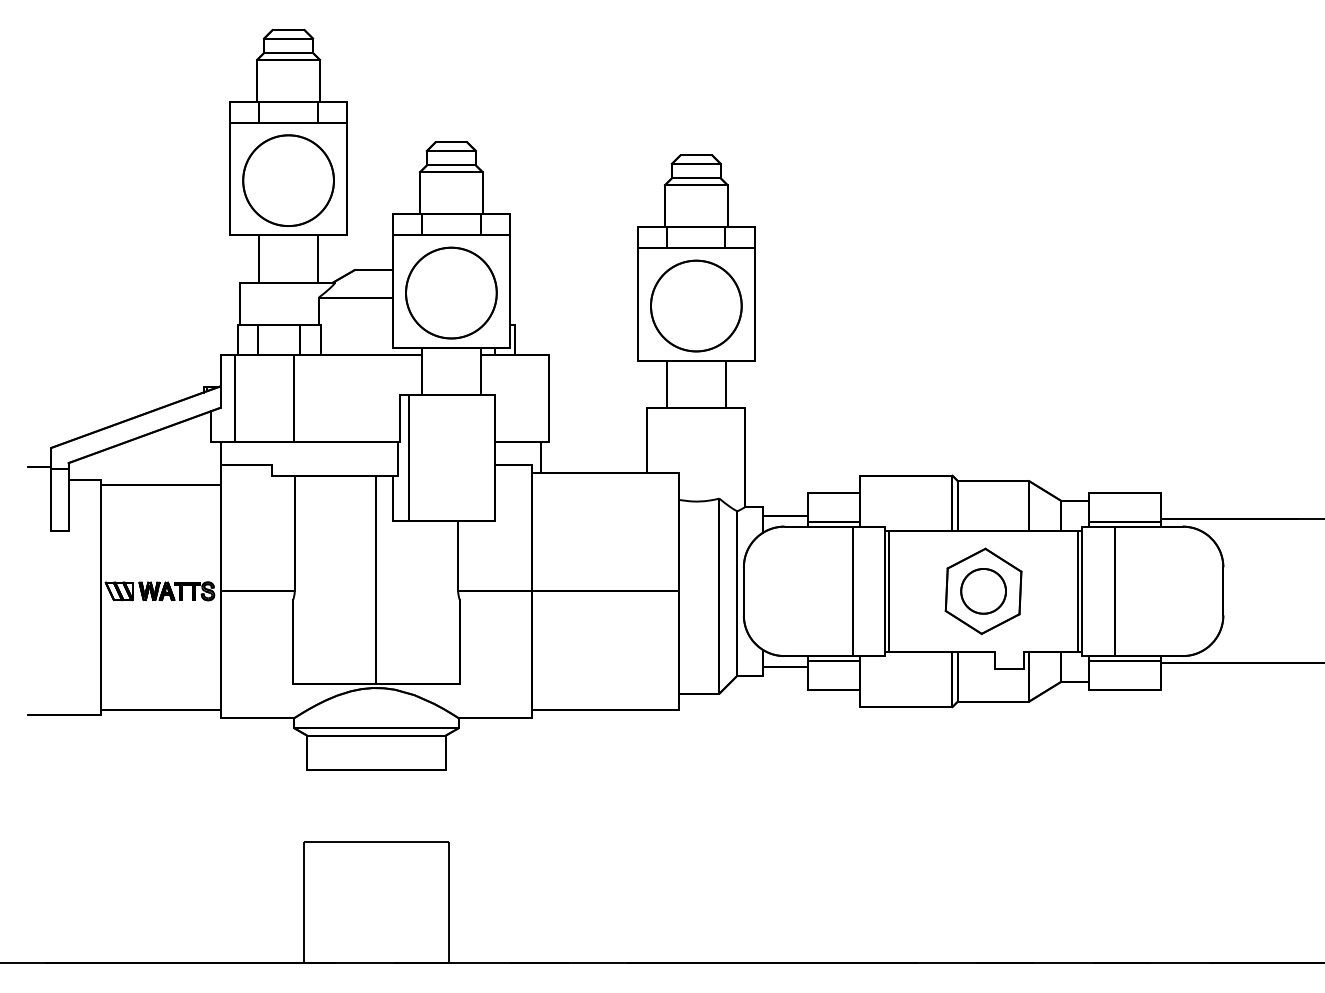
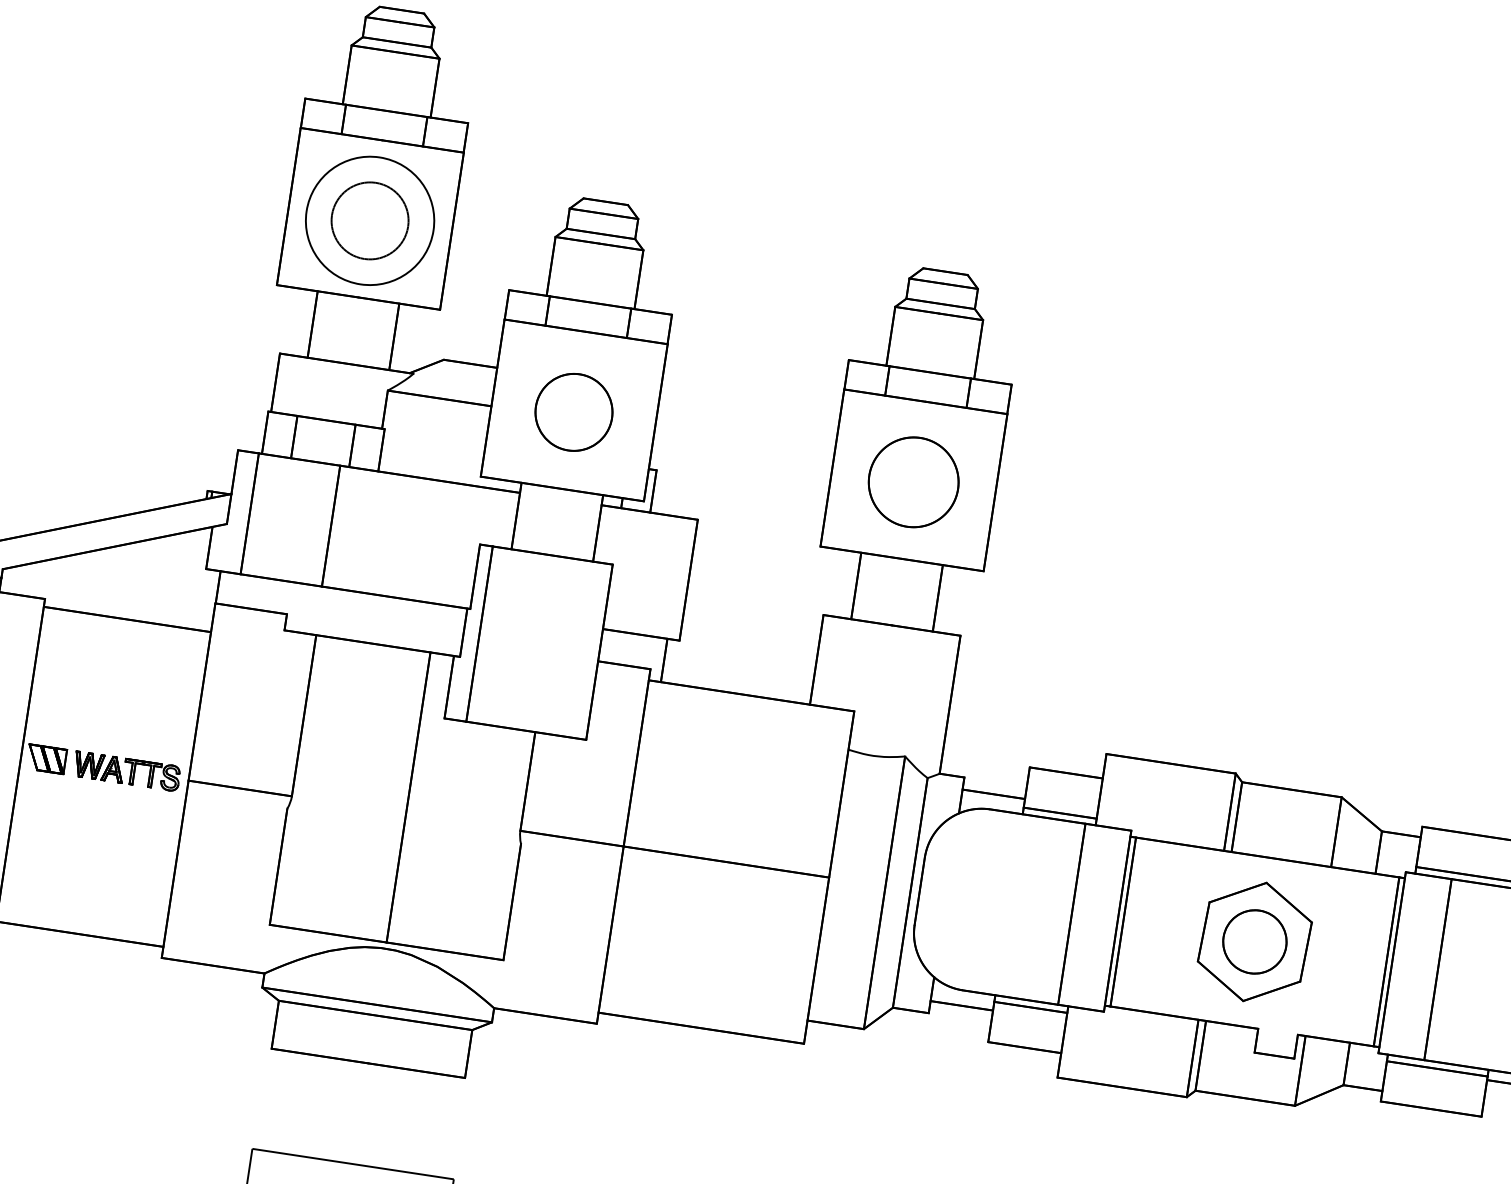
circle: (288, 180) -> (370, 220), size x0.6
part: (451, 292) -> (574, 411), size x0.6
part: (696, 305) -> (913, 481), size x0.7

